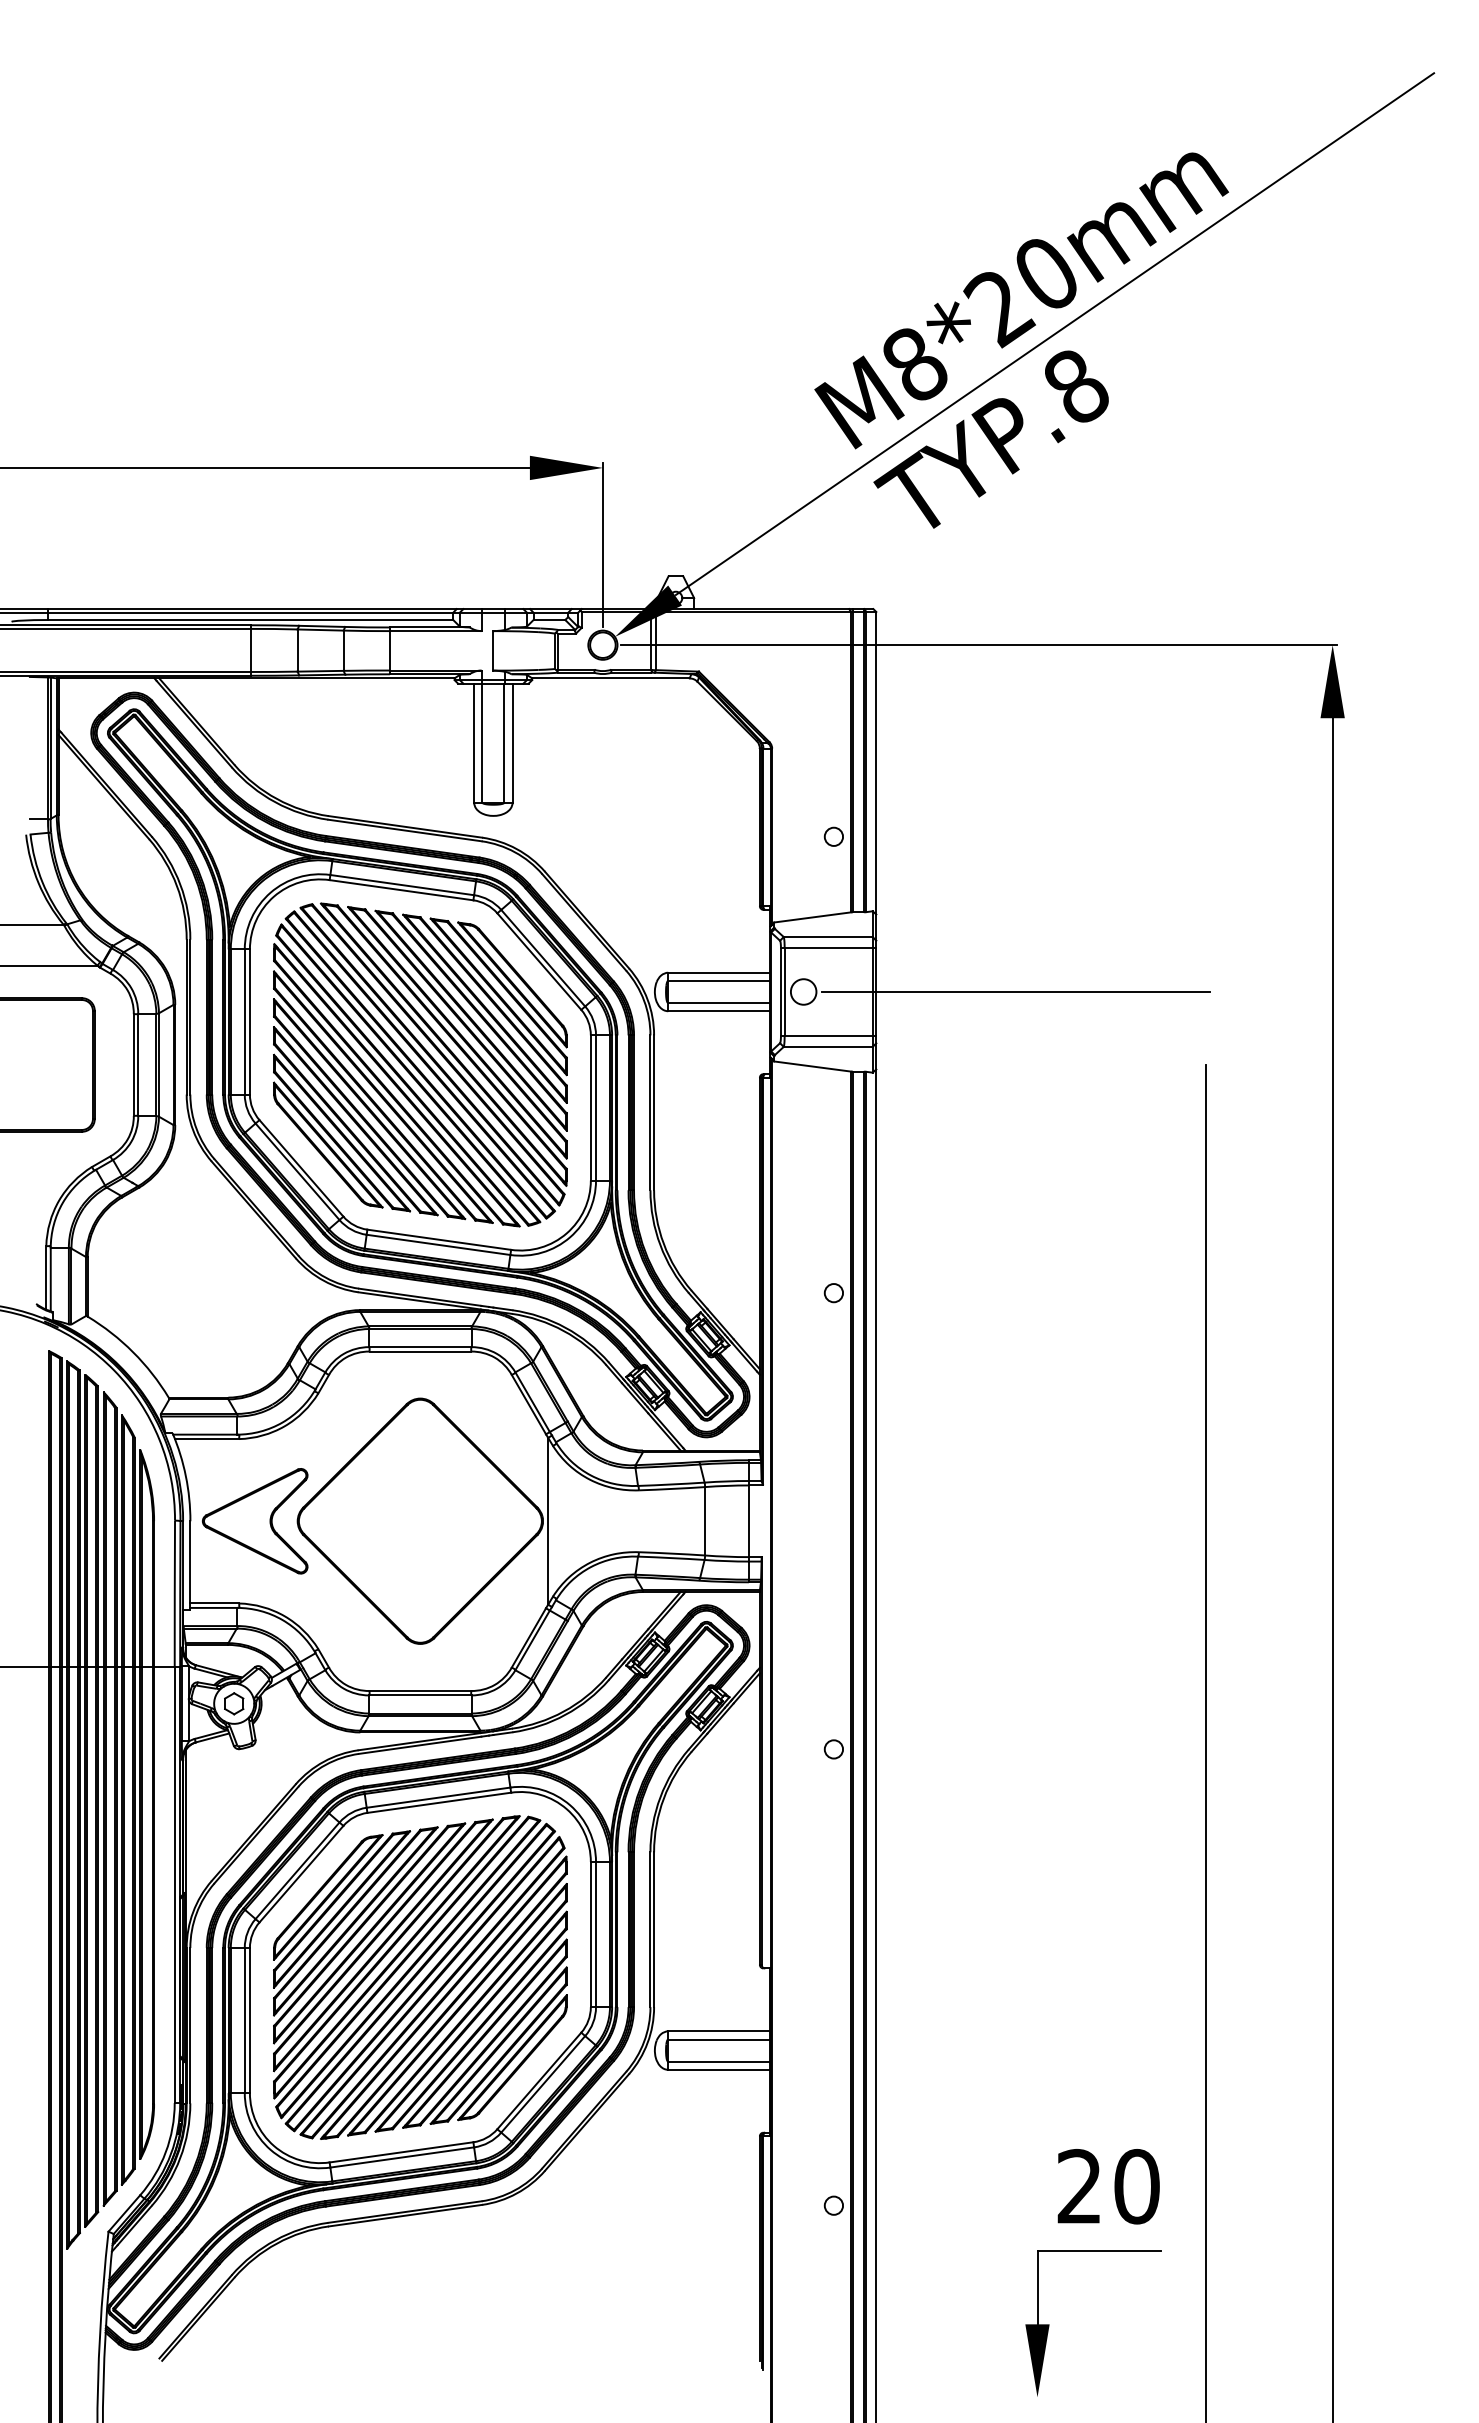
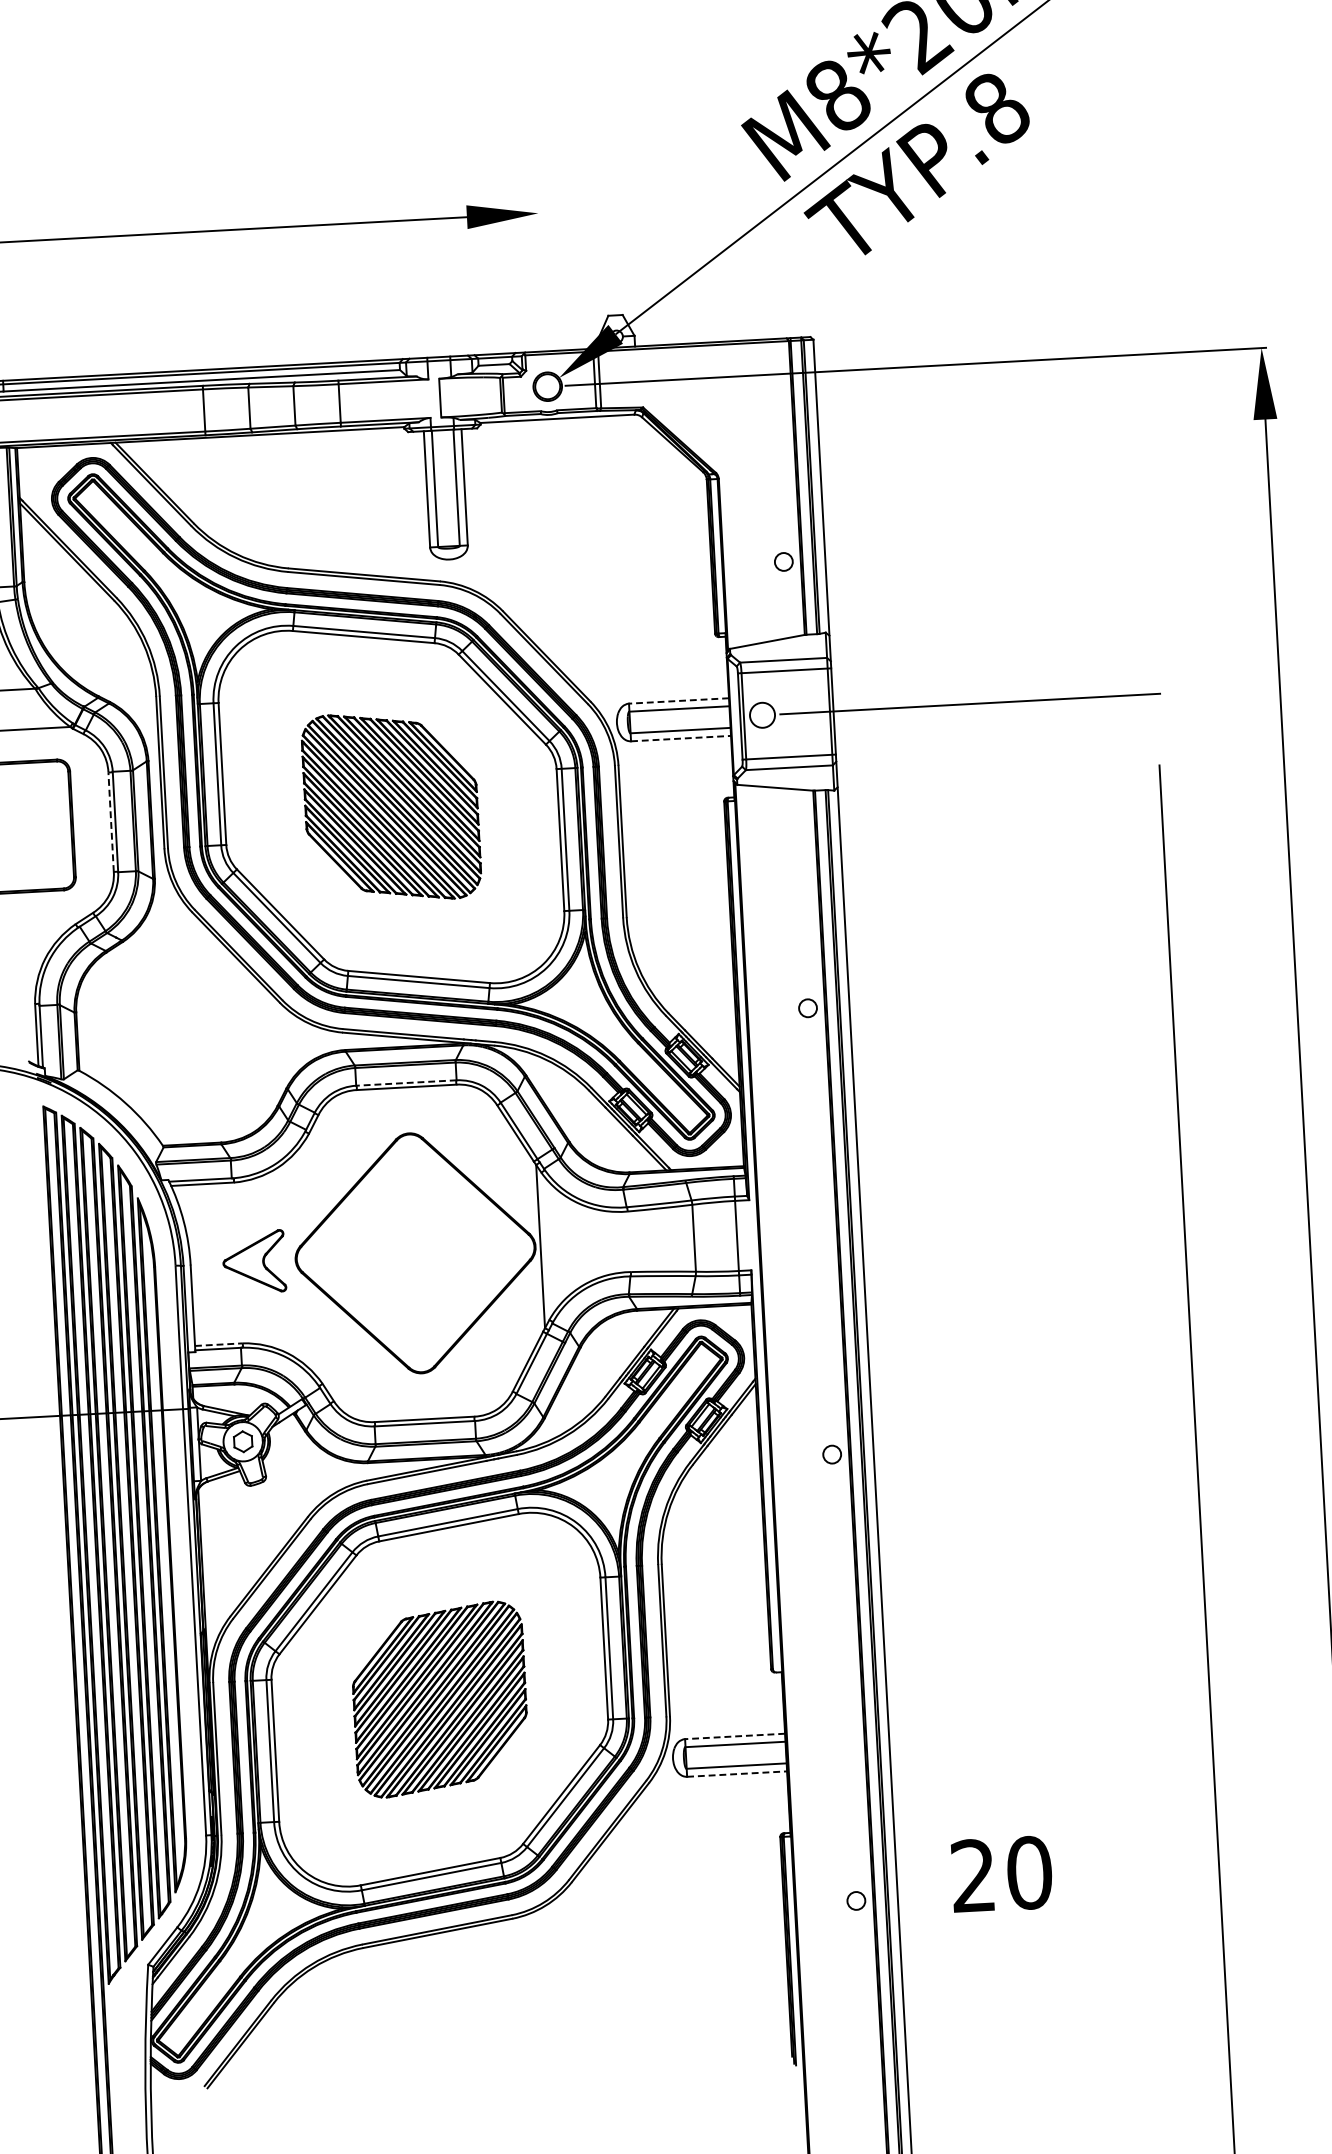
line: (602, 544) -> (542, 288), removed
line: (718, 972) -> (678, 700), solid -> dashed
line: (719, 1011) -> (681, 738), solid -> dashed
part: (420, 1064) -> (391, 806), size x0.6
line: (133, 1065) -> (110, 822), solid -> dashed
line: (419, 1347) -> (405, 1083), solid -> dashed
part: (255, 1521) -> (254, 1262), size x0.6
line: (215, 1603) -> (219, 1344), solid -> dashed
part: (420, 1977) -> (439, 1699), size x0.6
line: (718, 2031) -> (734, 1736), solid -> dashed
line: (719, 2069) -> (737, 1773), solid -> dashed
text: (1108, 2186) -> (1001, 1874), moved
part: (1049, 2324) -> (1073, 2005), removed

